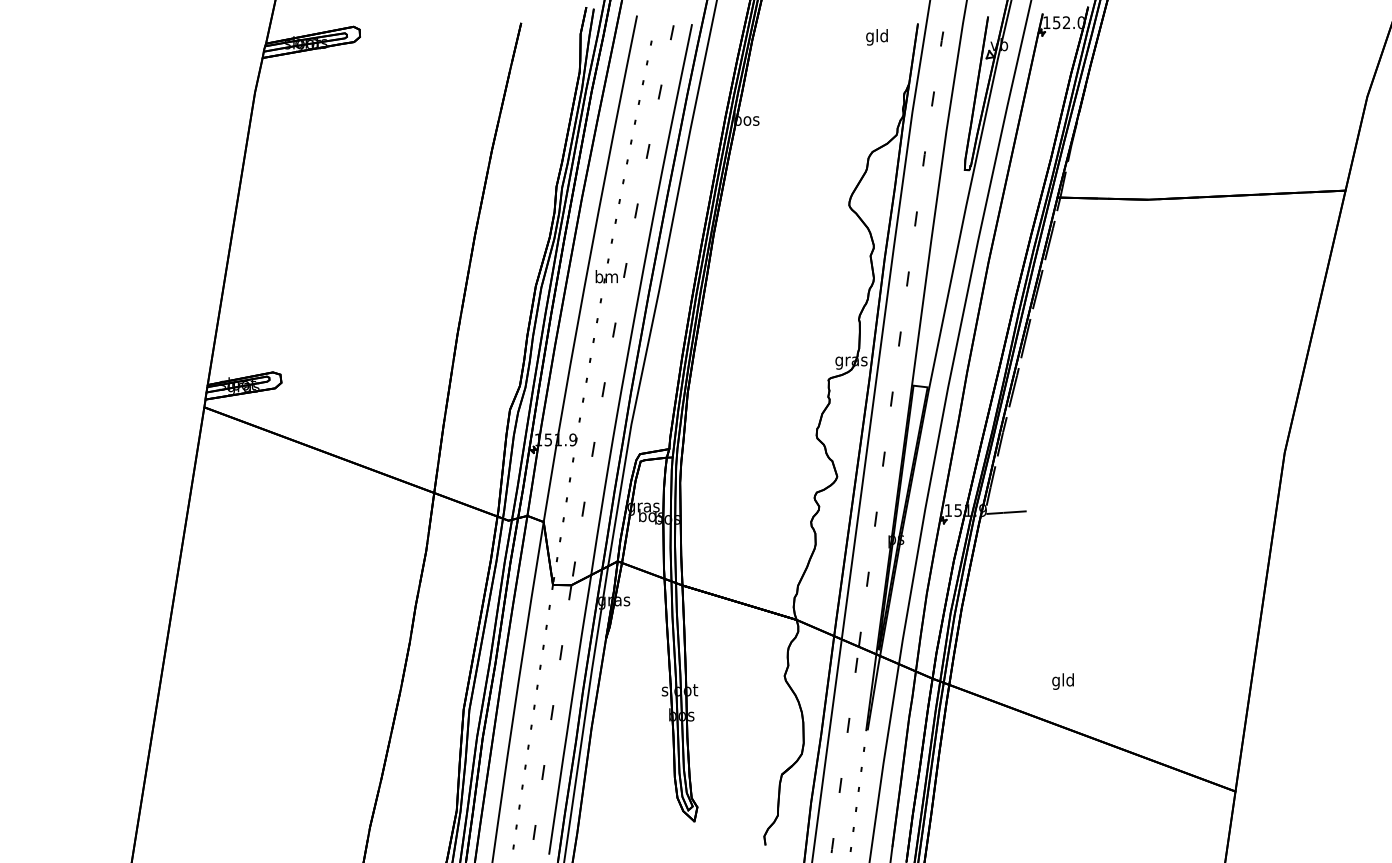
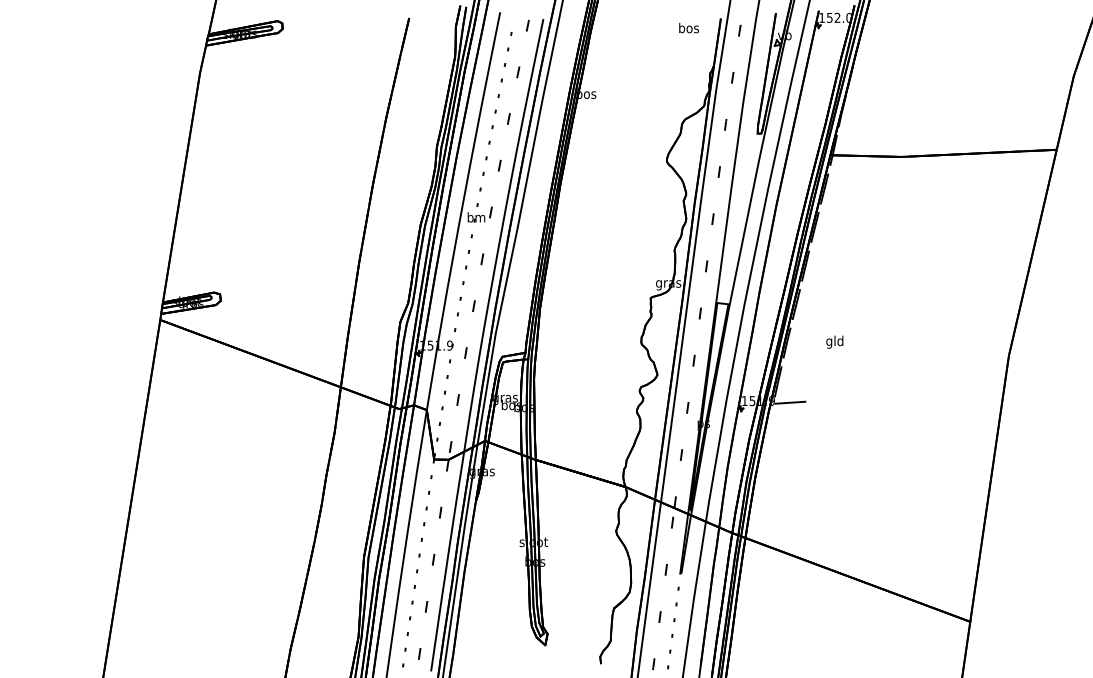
text: (877, 37) -> (689, 29), gld -> bos
text: (1062, 681) -> (834, 342), moved

